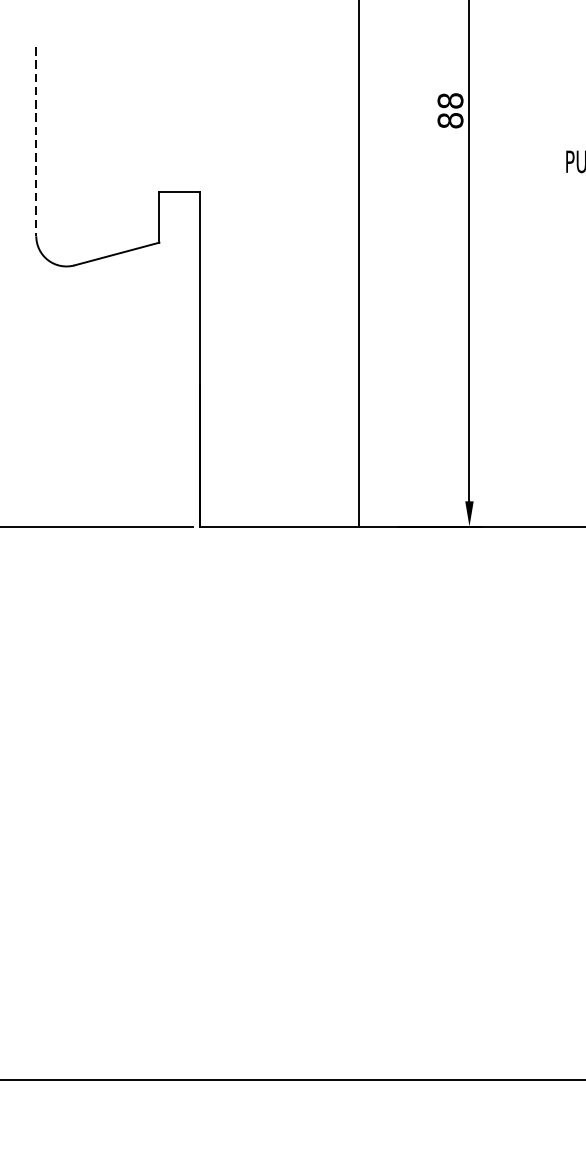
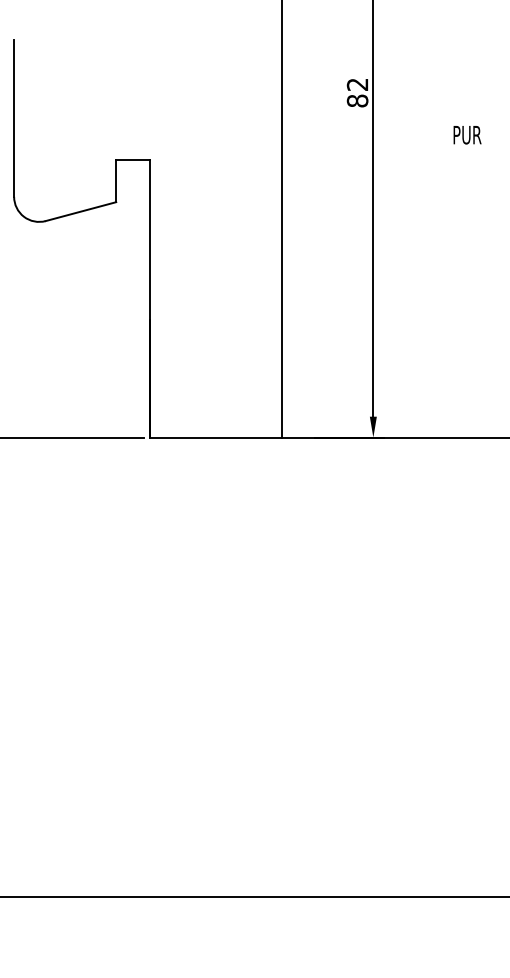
text: (450, 100) -> (357, 84), 88 -> 82
line: (36, 141) -> (14, 118), dashed -> solid

